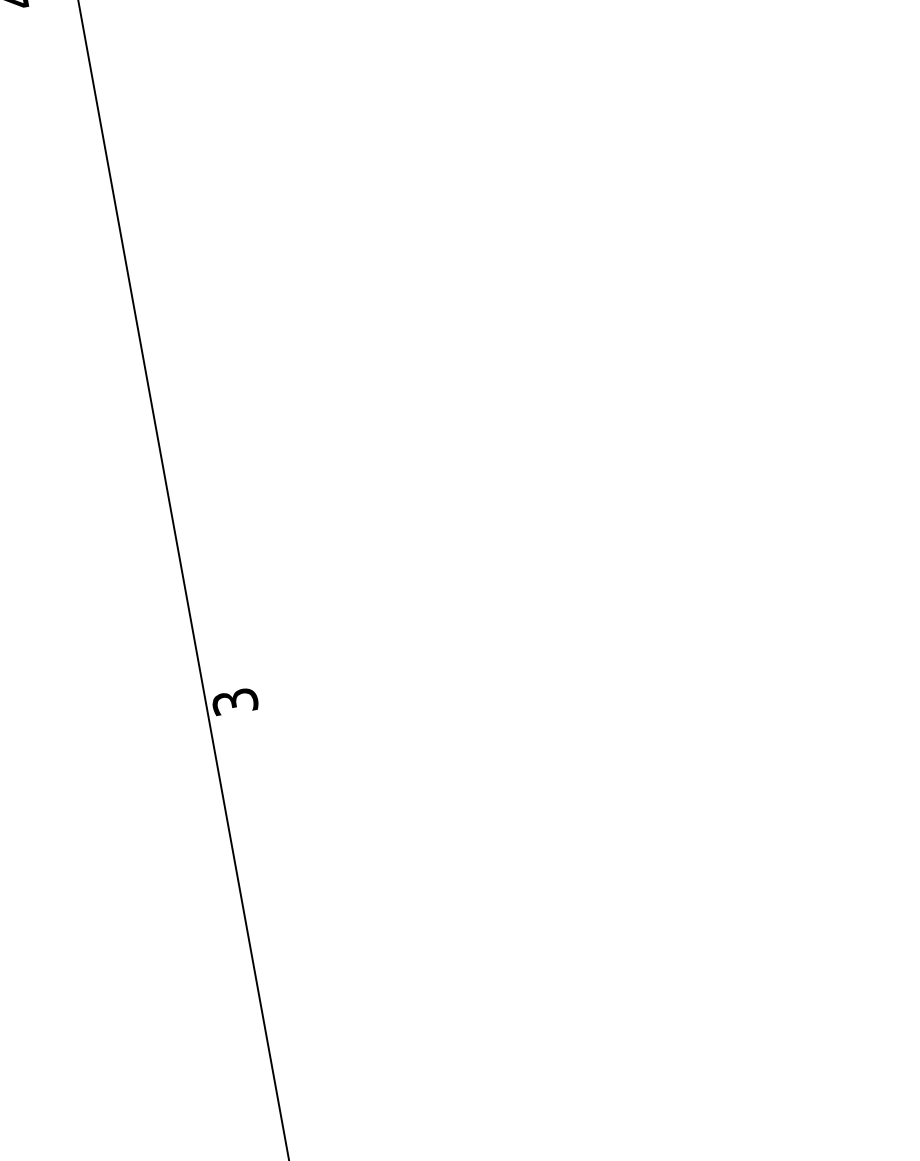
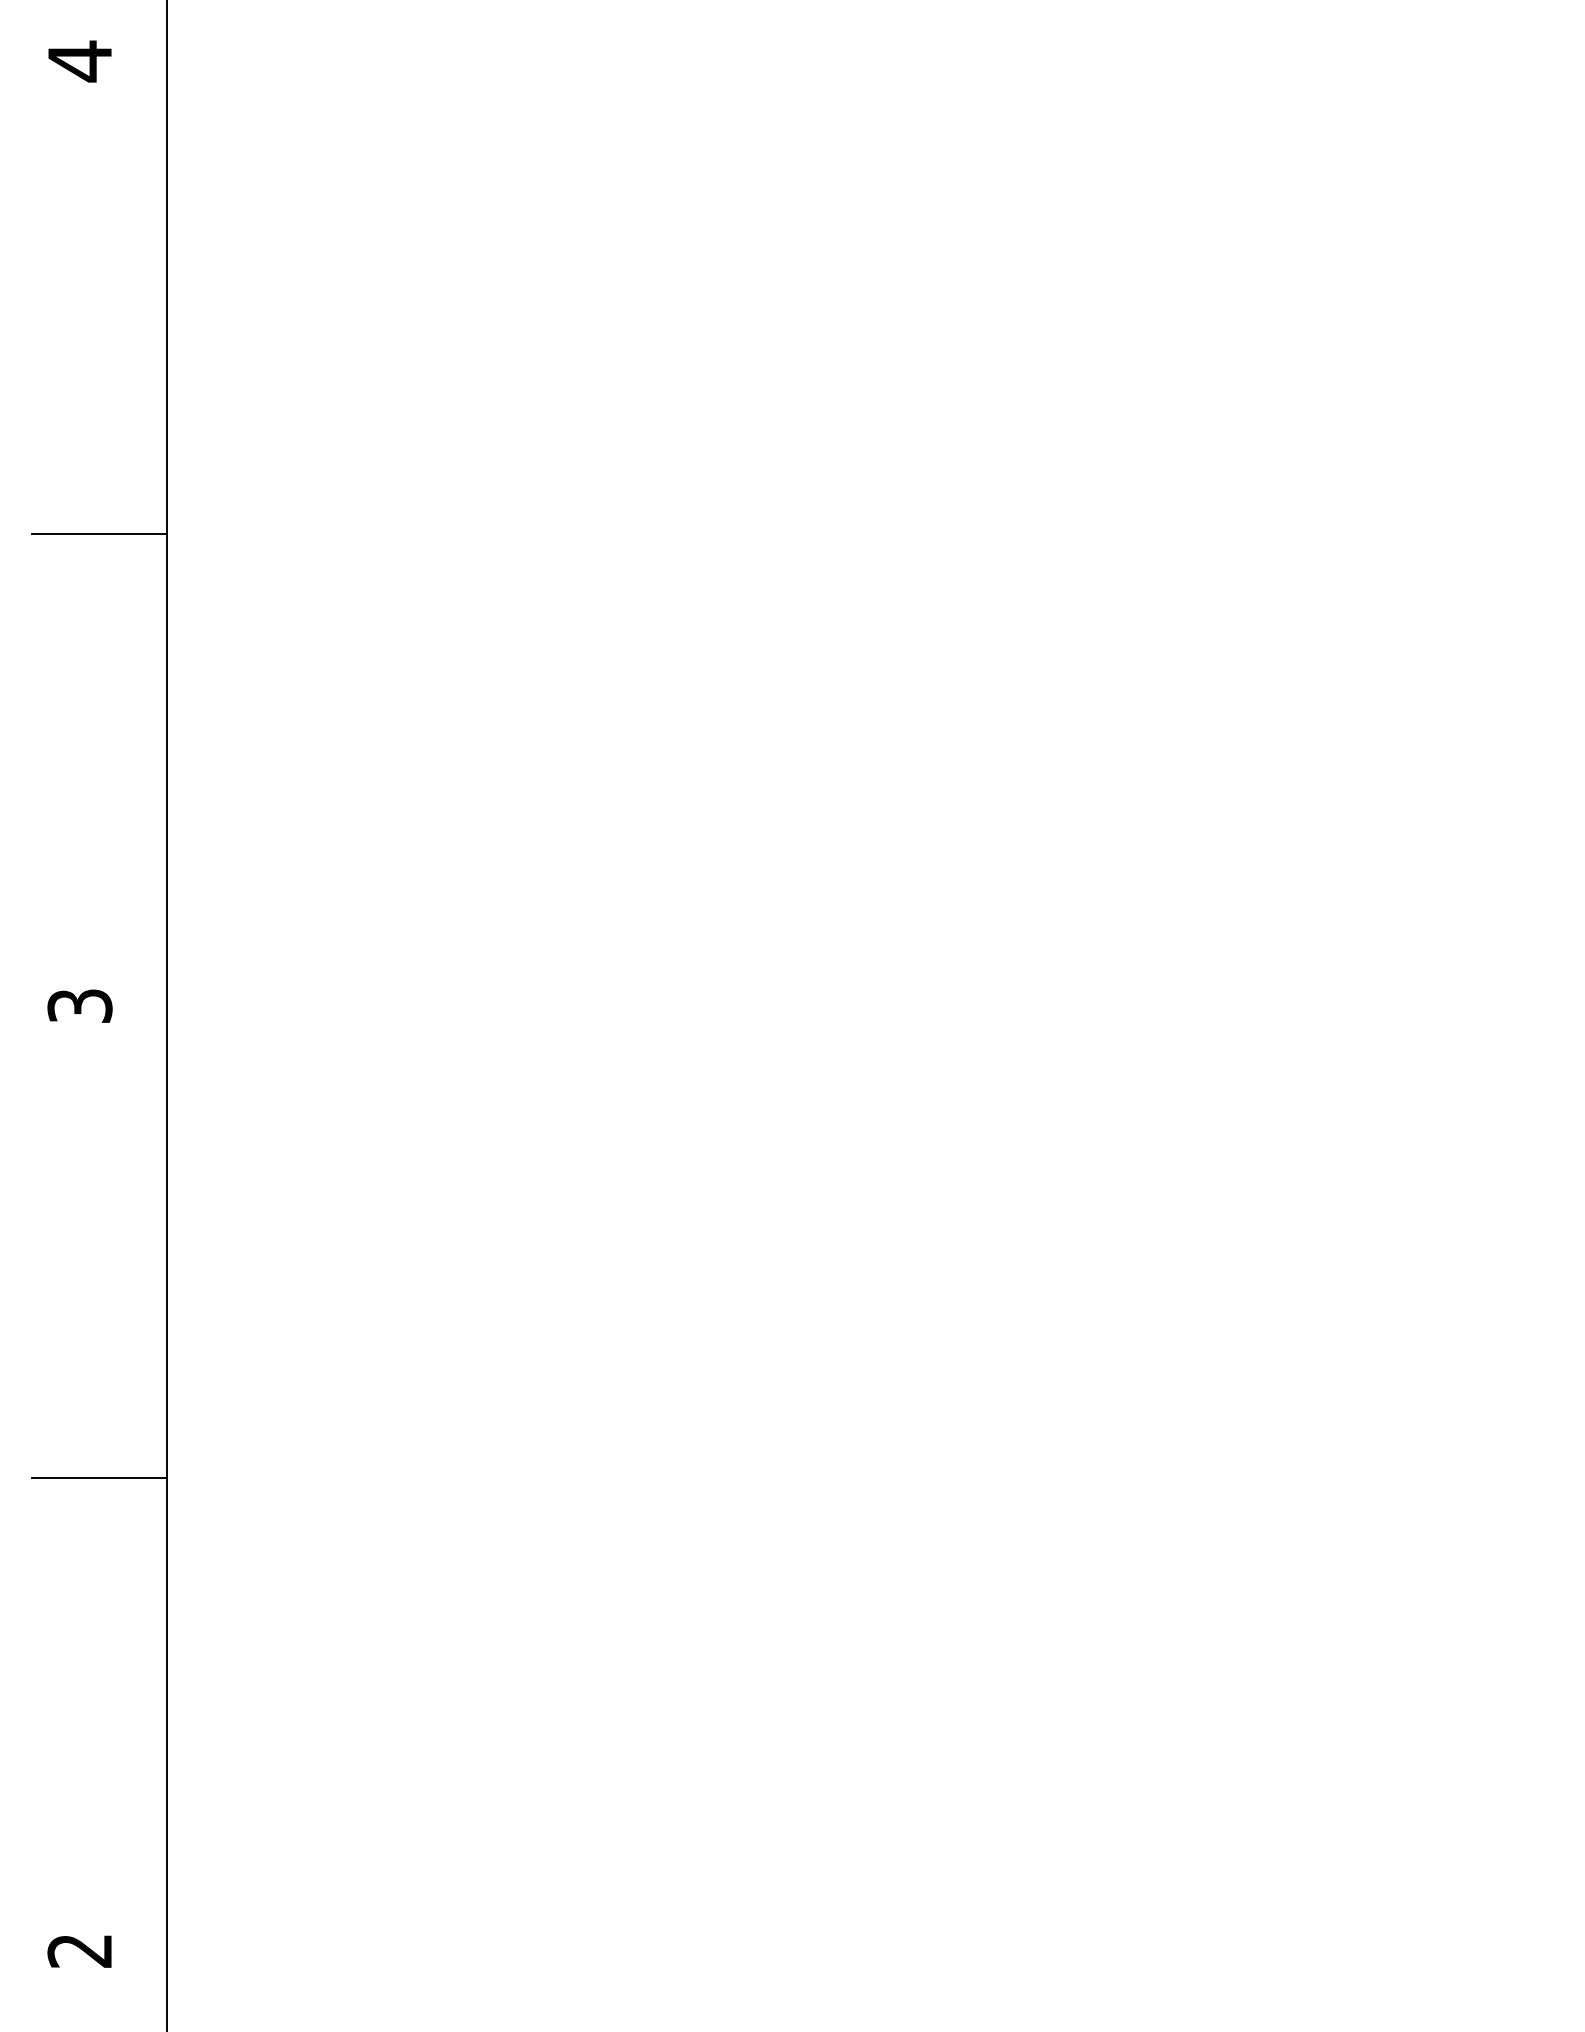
line: (87, 318) -> (98, 533), added
text: (234, 701) -> (79, 1005), moved
line: (205, 971) -> (98, 1478), added

